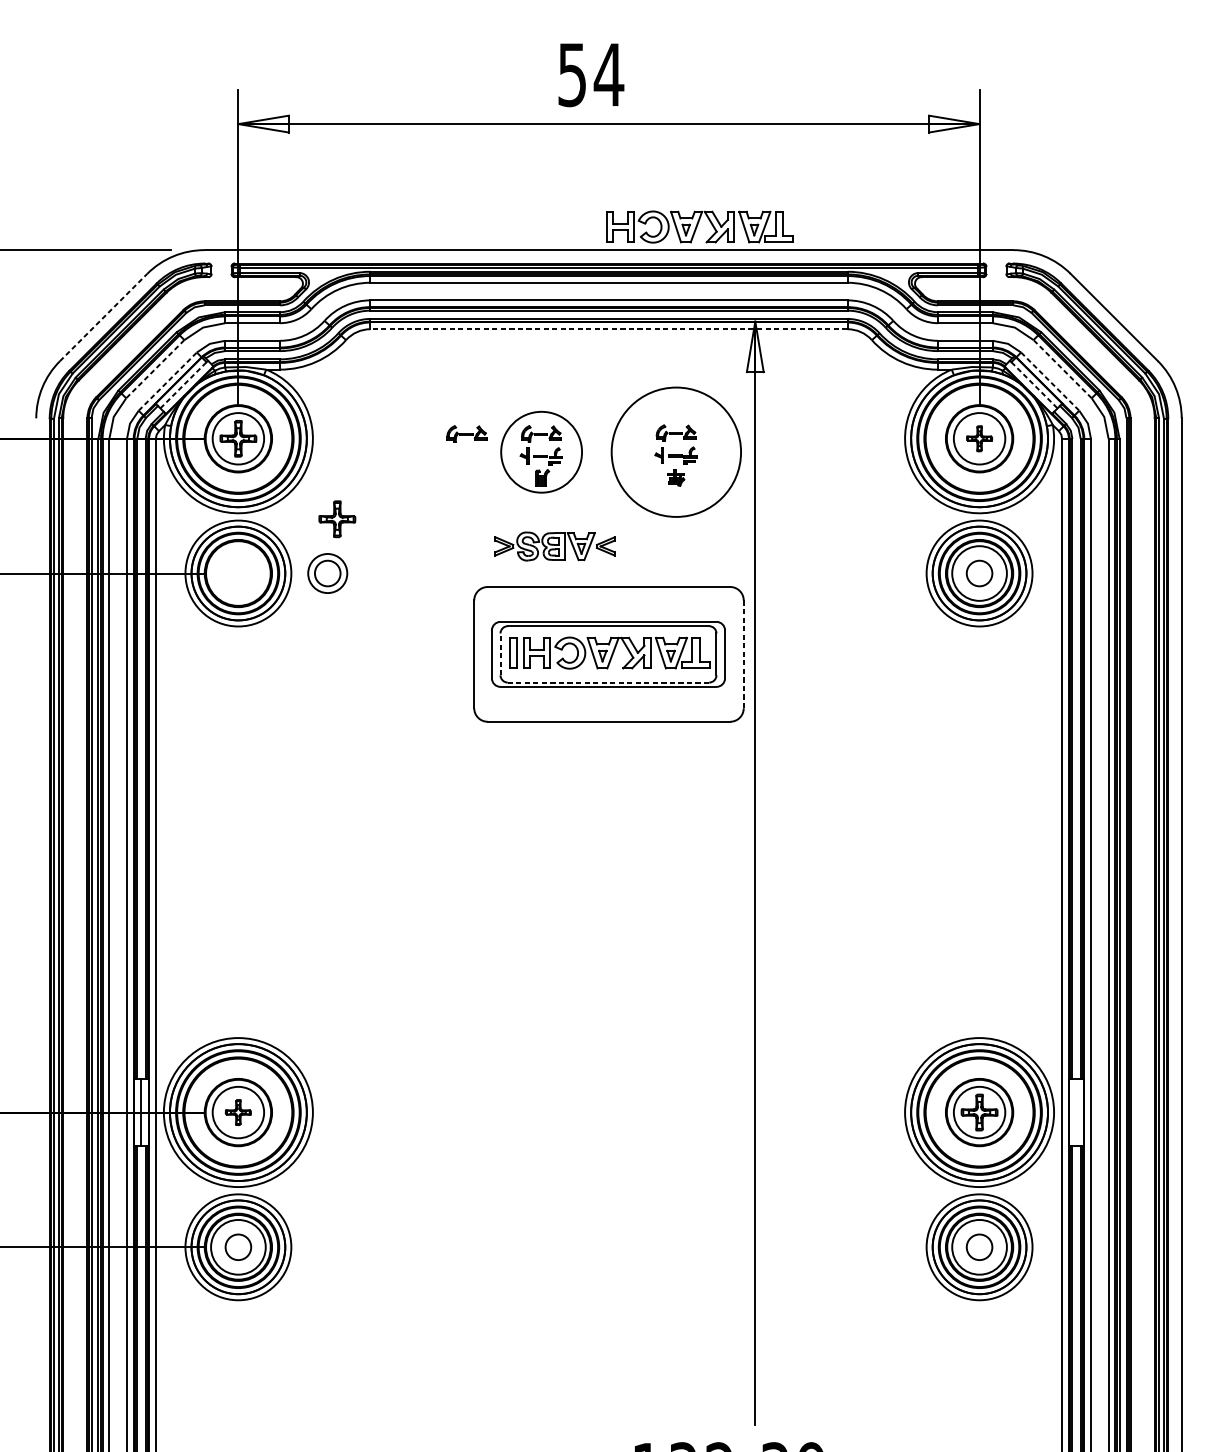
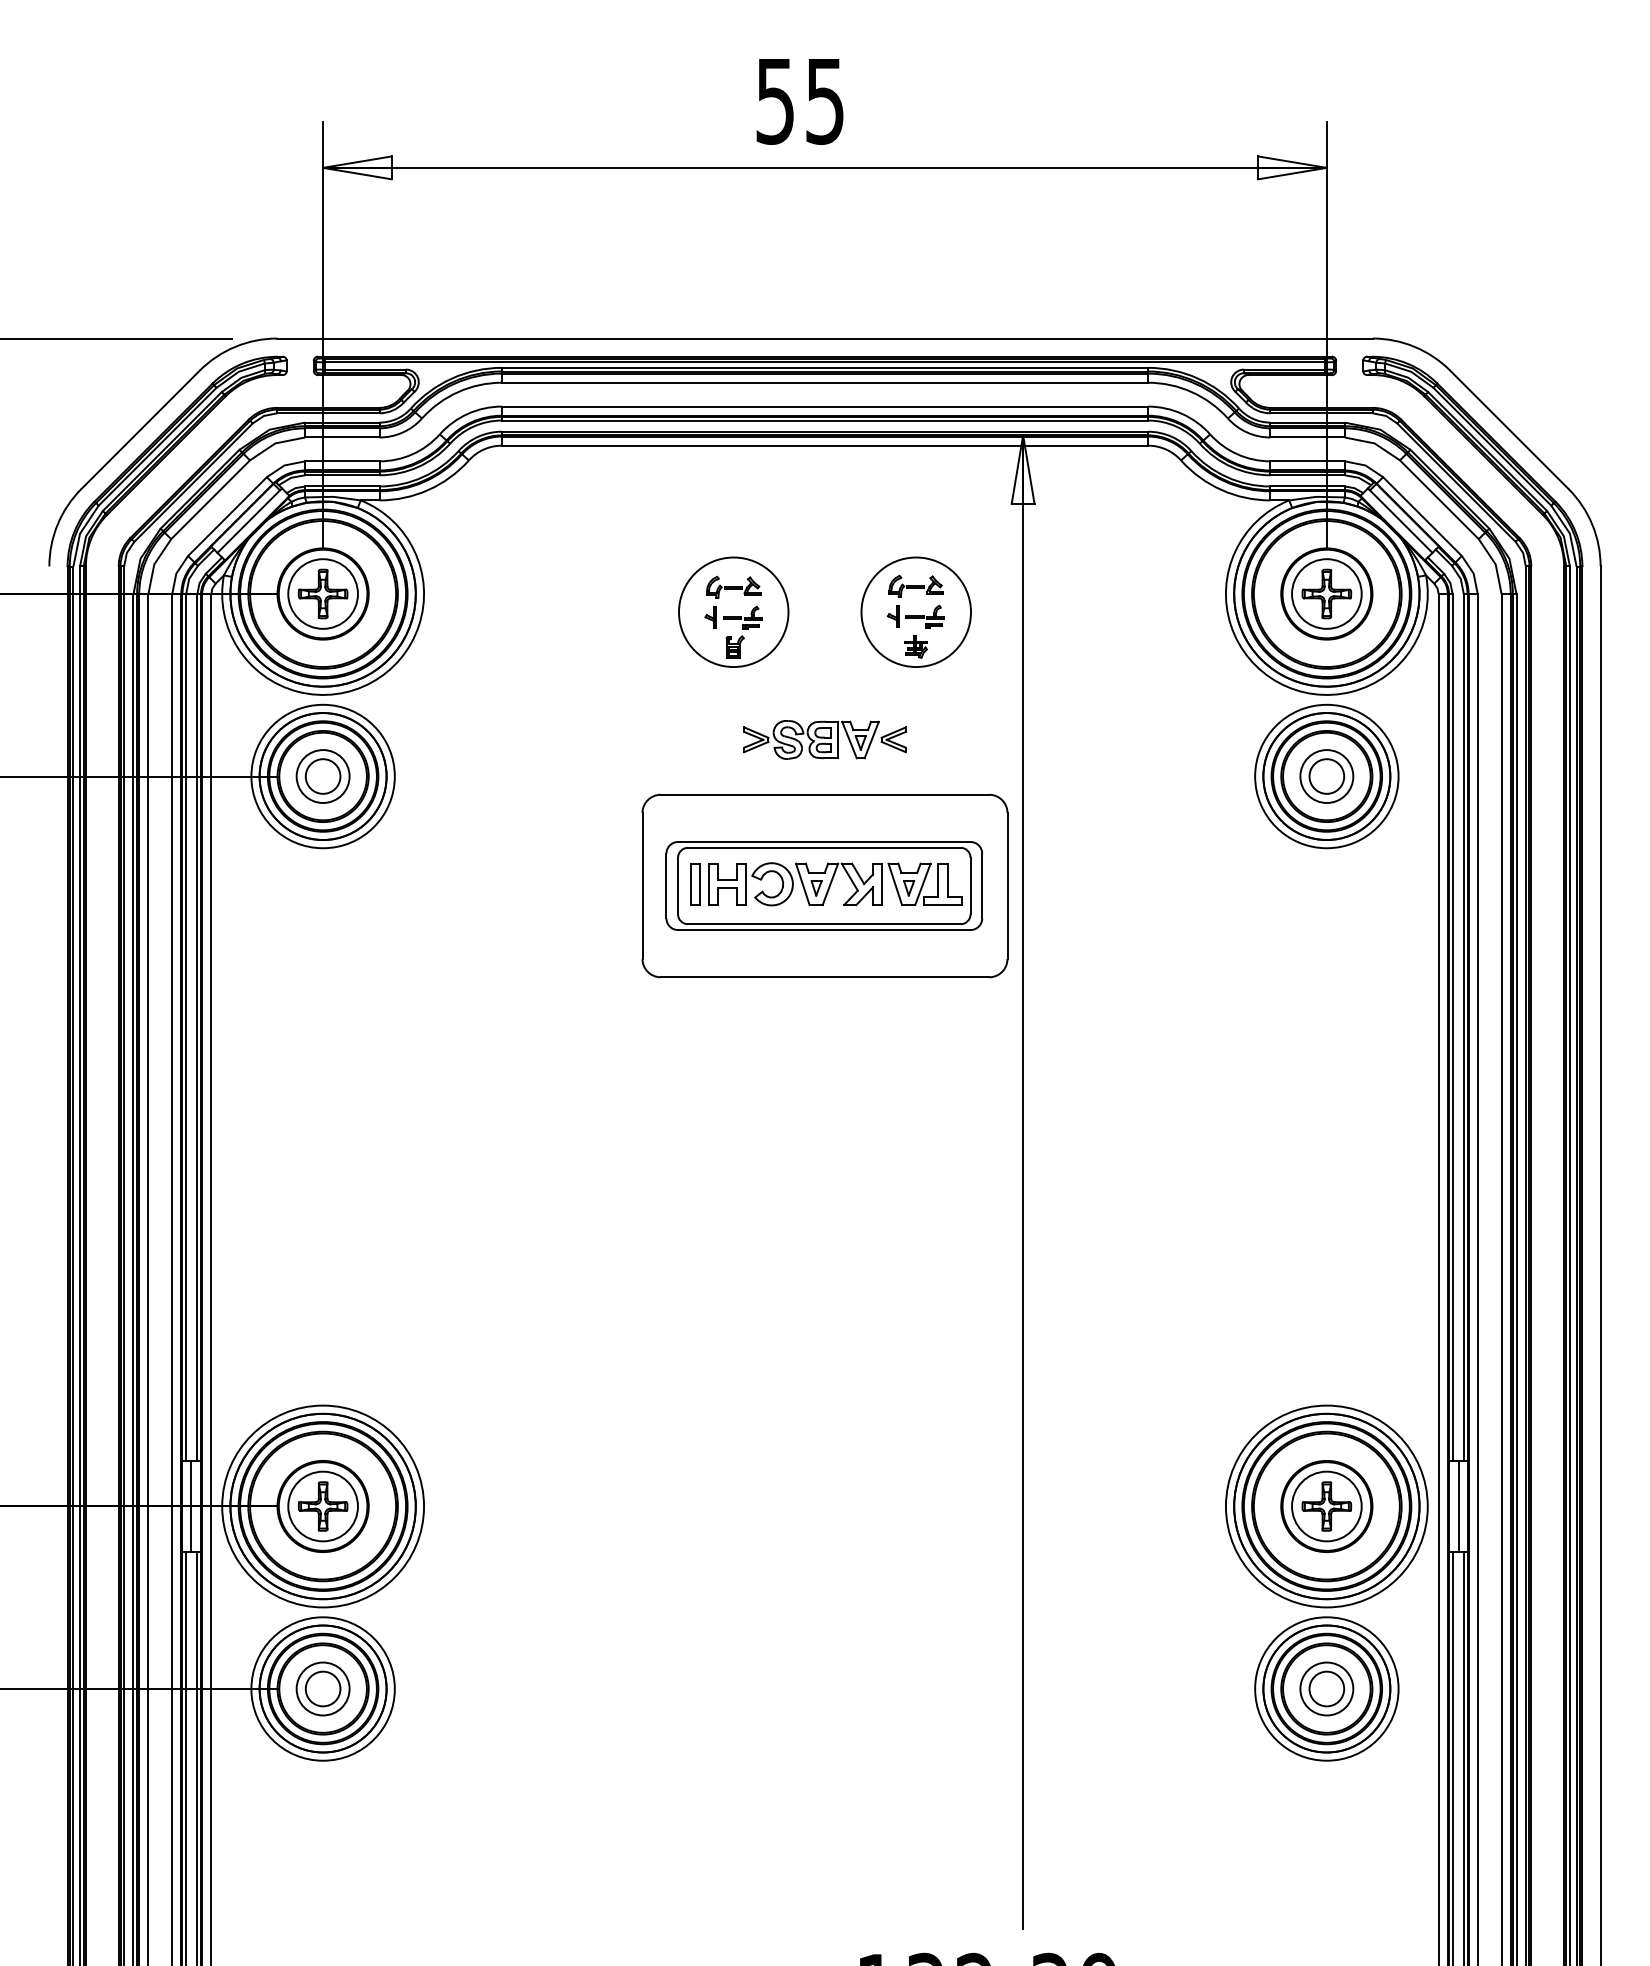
text: (608, 75) -> (824, 102), 54 -> 55
part: (700, 227) -> (948, 307), removed
line: (103, 317) -> (140, 429), dashed -> solid
line: (608, 329) -> (824, 445), dashed -> solid
line: (155, 368) -> (210, 499), dashed -> solid
line: (1062, 368) -> (1439, 499), dashed -> solid
line: (167, 381) -> (227, 516), dashed -> solid
line: (1050, 381) -> (1422, 516), dashed -> solid
line: (184, 385) -> (249, 521), dashed -> solid
line: (1034, 385) -> (1401, 521), dashed -> solid
part: (466, 433) -> (632, 586), removed
part: (979, 438) -> (1326, 593), size x1.43
circle: (675, 452) -> (915, 612), size x0.62
part: (336, 518) -> (456, 702), removed
part: (554, 546) -> (824, 739), moved
part: (327, 573) -> (322, 776), moved
circle: (979, 573) -> (1326, 776), size x0.71
line: (500, 654) -> (678, 885), dashed -> solid
line: (743, 654) -> (1007, 886), dashed -> solid
line: (607, 682) -> (823, 924), dashed -> solid
part: (237, 1112) -> (322, 1506), size x1.43
line: (1077, 1112) -> (1459, 1506), added
circle: (237, 1246) -> (322, 1688), size x0.71
circle: (979, 1246) -> (1326, 1688), size x0.71

